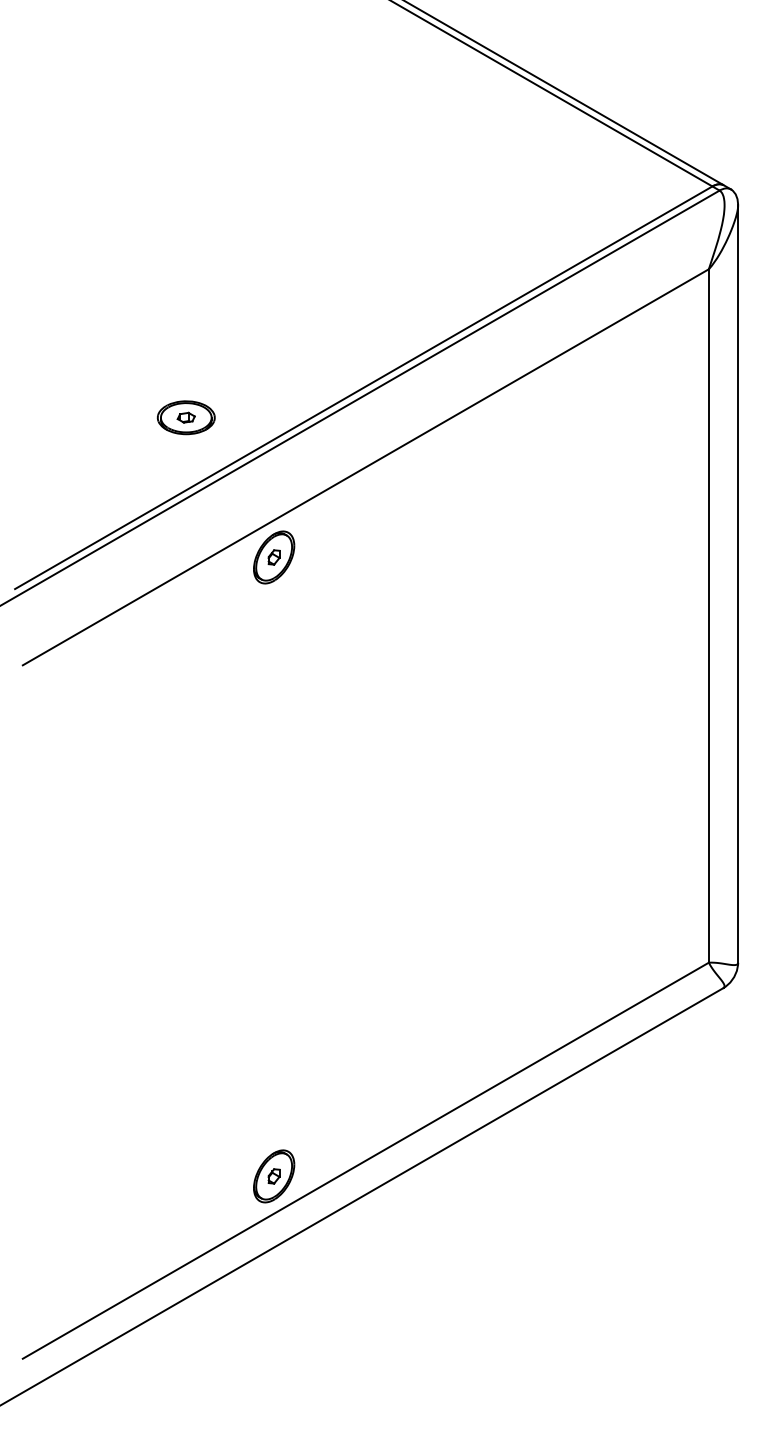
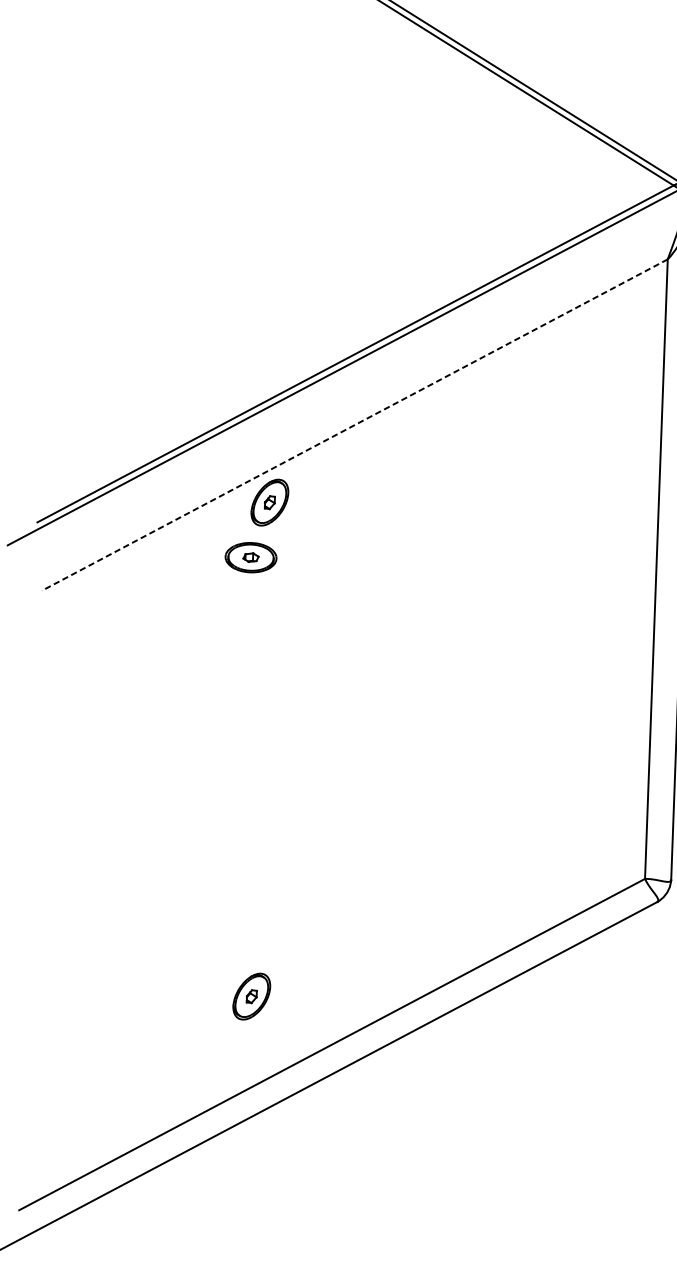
part: (185, 417) -> (250, 557), moved
line: (365, 467) -> (354, 425), solid -> dashed
part: (274, 1176) -> (252, 996), moved

